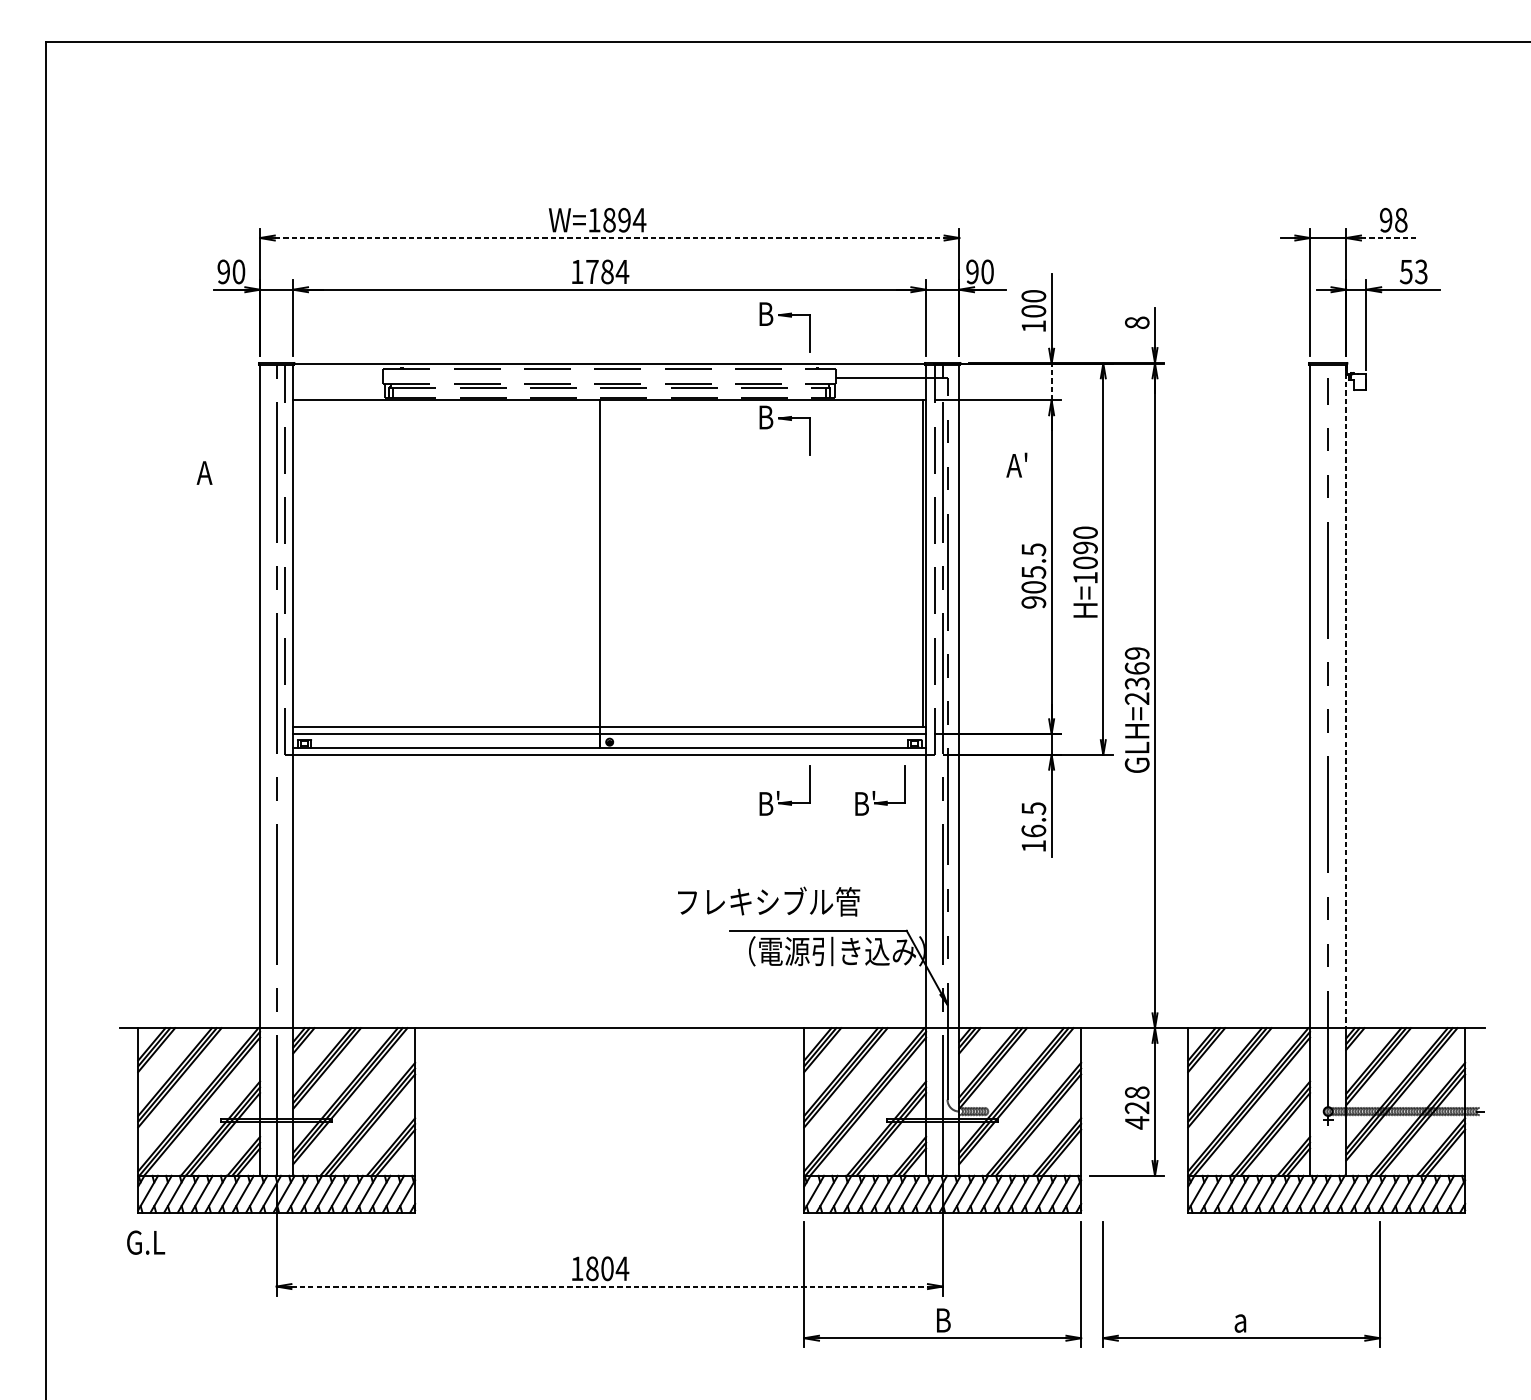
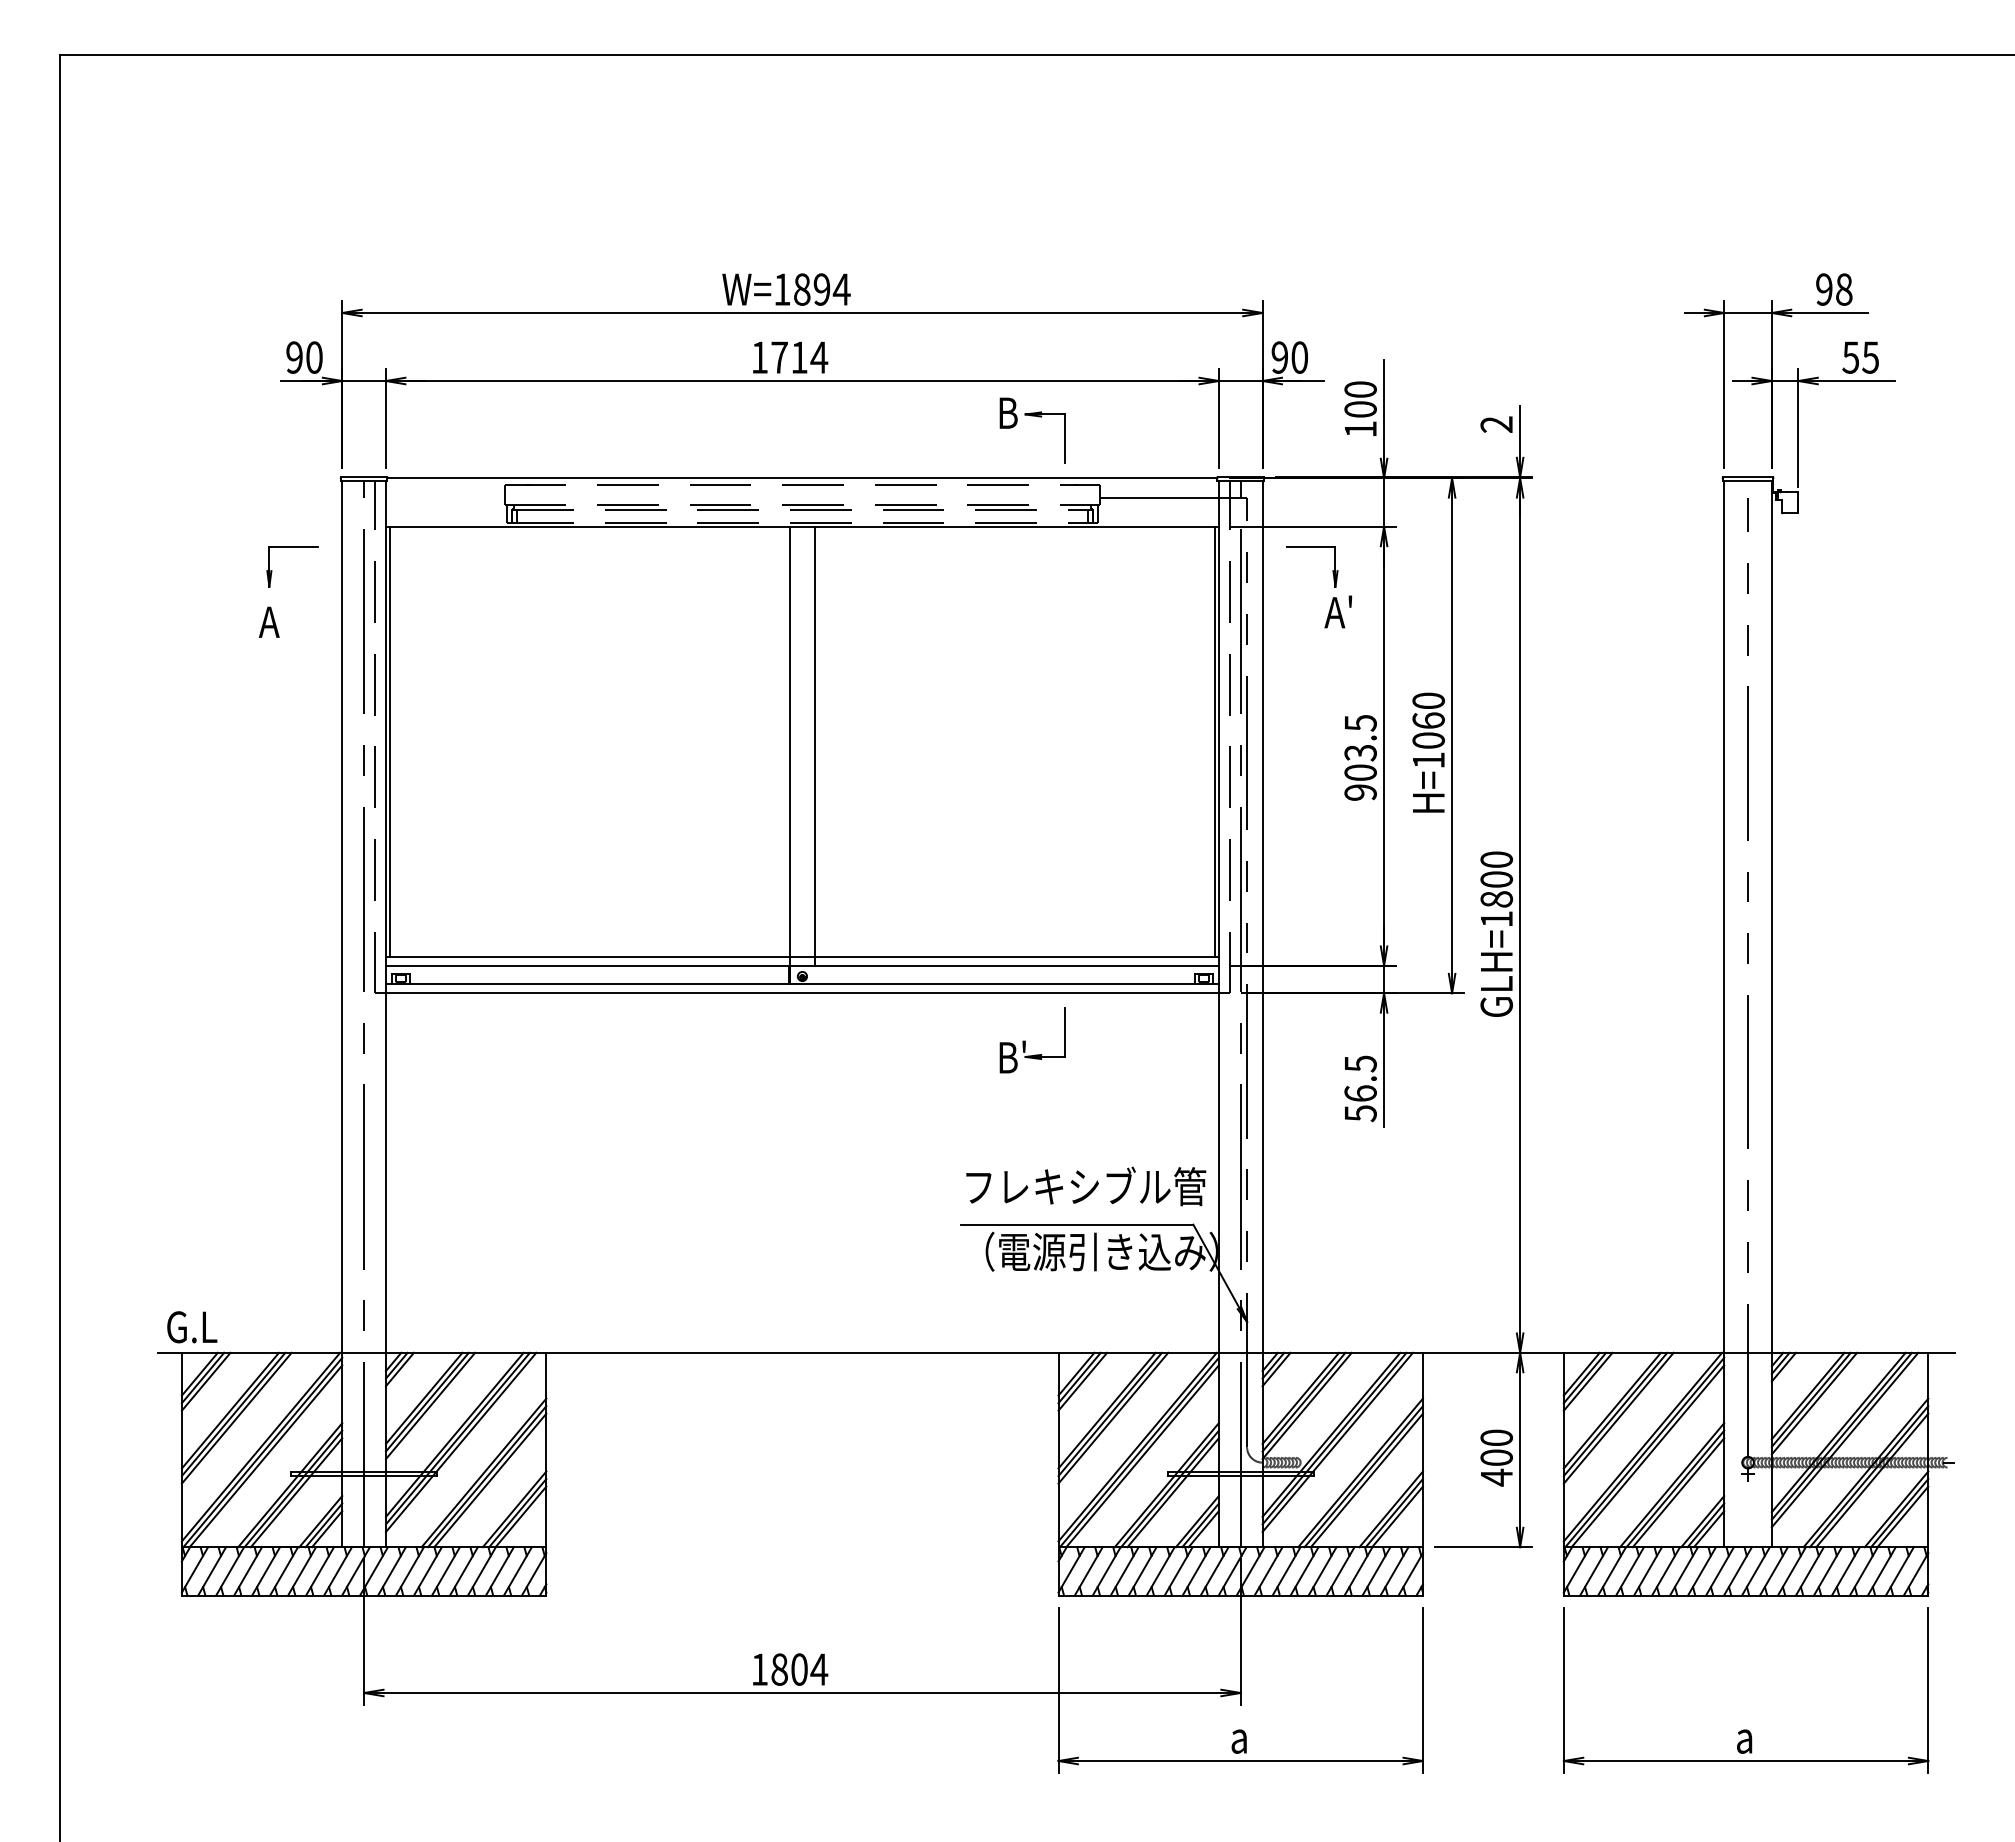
line: (609, 237) -> (802, 312), dashed -> solid
line: (1390, 237) -> (1829, 312), dashed -> solid
text: (607, 271) -> (799, 357), 1784 -> 1714
text: (1421, 271) -> (1870, 357), 53 -> 55
text: (1137, 322) -> (1496, 424), 8 -> 2
line: (1051, 382) -> (1384, 502), dashed -> solid
part: (222, 416) -> (292, 547), added
part: (997, 416) -> (1312, 547), added
part: (784, 420) -> (1032, 552), removed
text: (1085, 547) -> (1428, 720), H=1090 -> H=1060
line: (296, 563) -> (390, 741), added
line: (619, 566) -> (815, 745), added
text: (1033, 571) -> (1360, 752), 905.5 -> 903.5
text: (1137, 676) -> (1496, 889), GLH=2369 -> GLH=1800
line: (1345, 697) -> (1771, 917), dashed -> solid
part: (874, 790) -> (1151, 1040), removed
text: (1033, 846) -> (1360, 1113), 16.5 -> 56.5
text: (769, 901) -> (1086, 1186), moved
text: (1137, 1100) -> (1496, 1447), 428 -> 400
text: (146, 1242) -> (192, 1327), moved
line: (609, 1286) -> (802, 1692), dashed -> solid
part: (1241, 1314) -> (1745, 1729), moved
text: (943, 1320) -> (1241, 1737), B -> a

